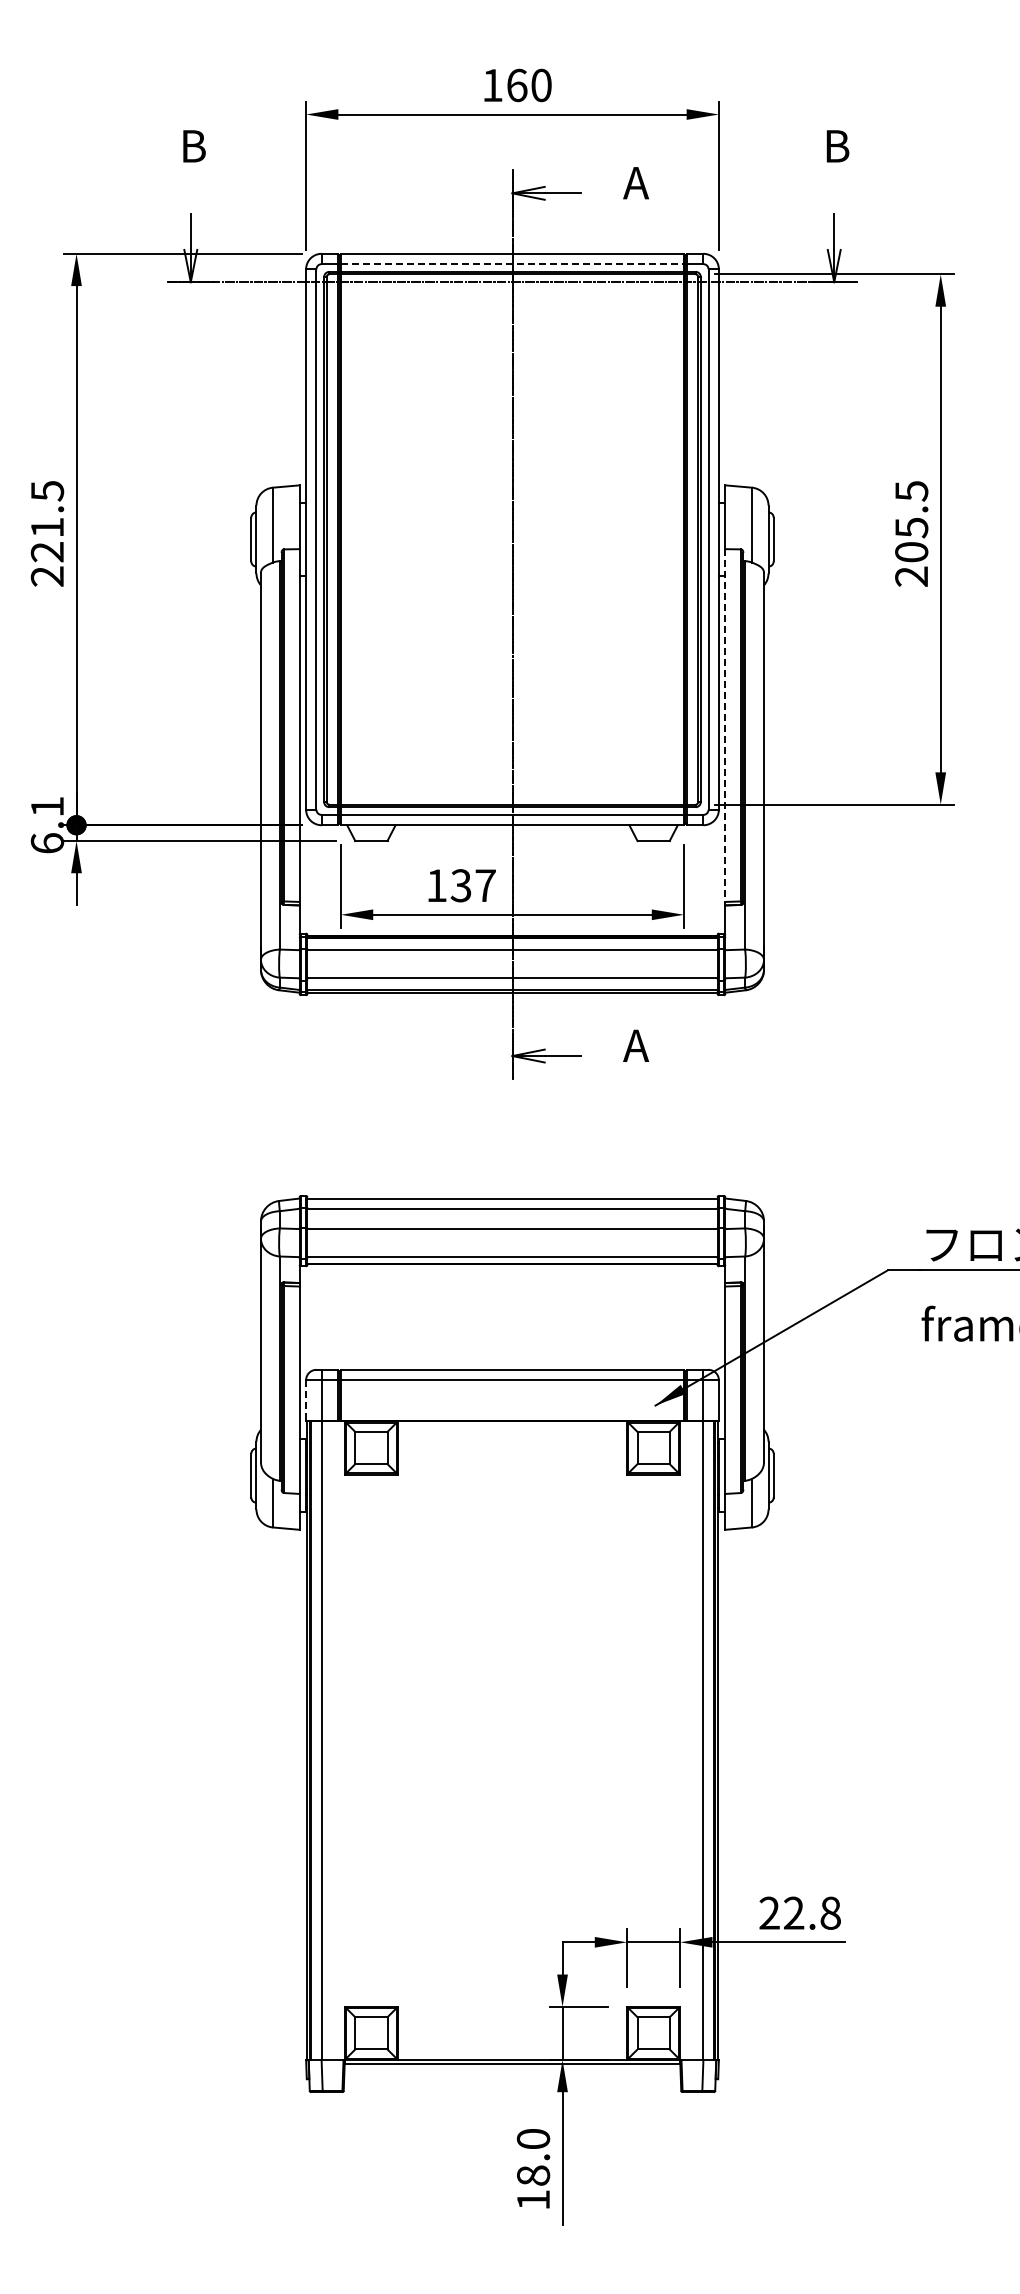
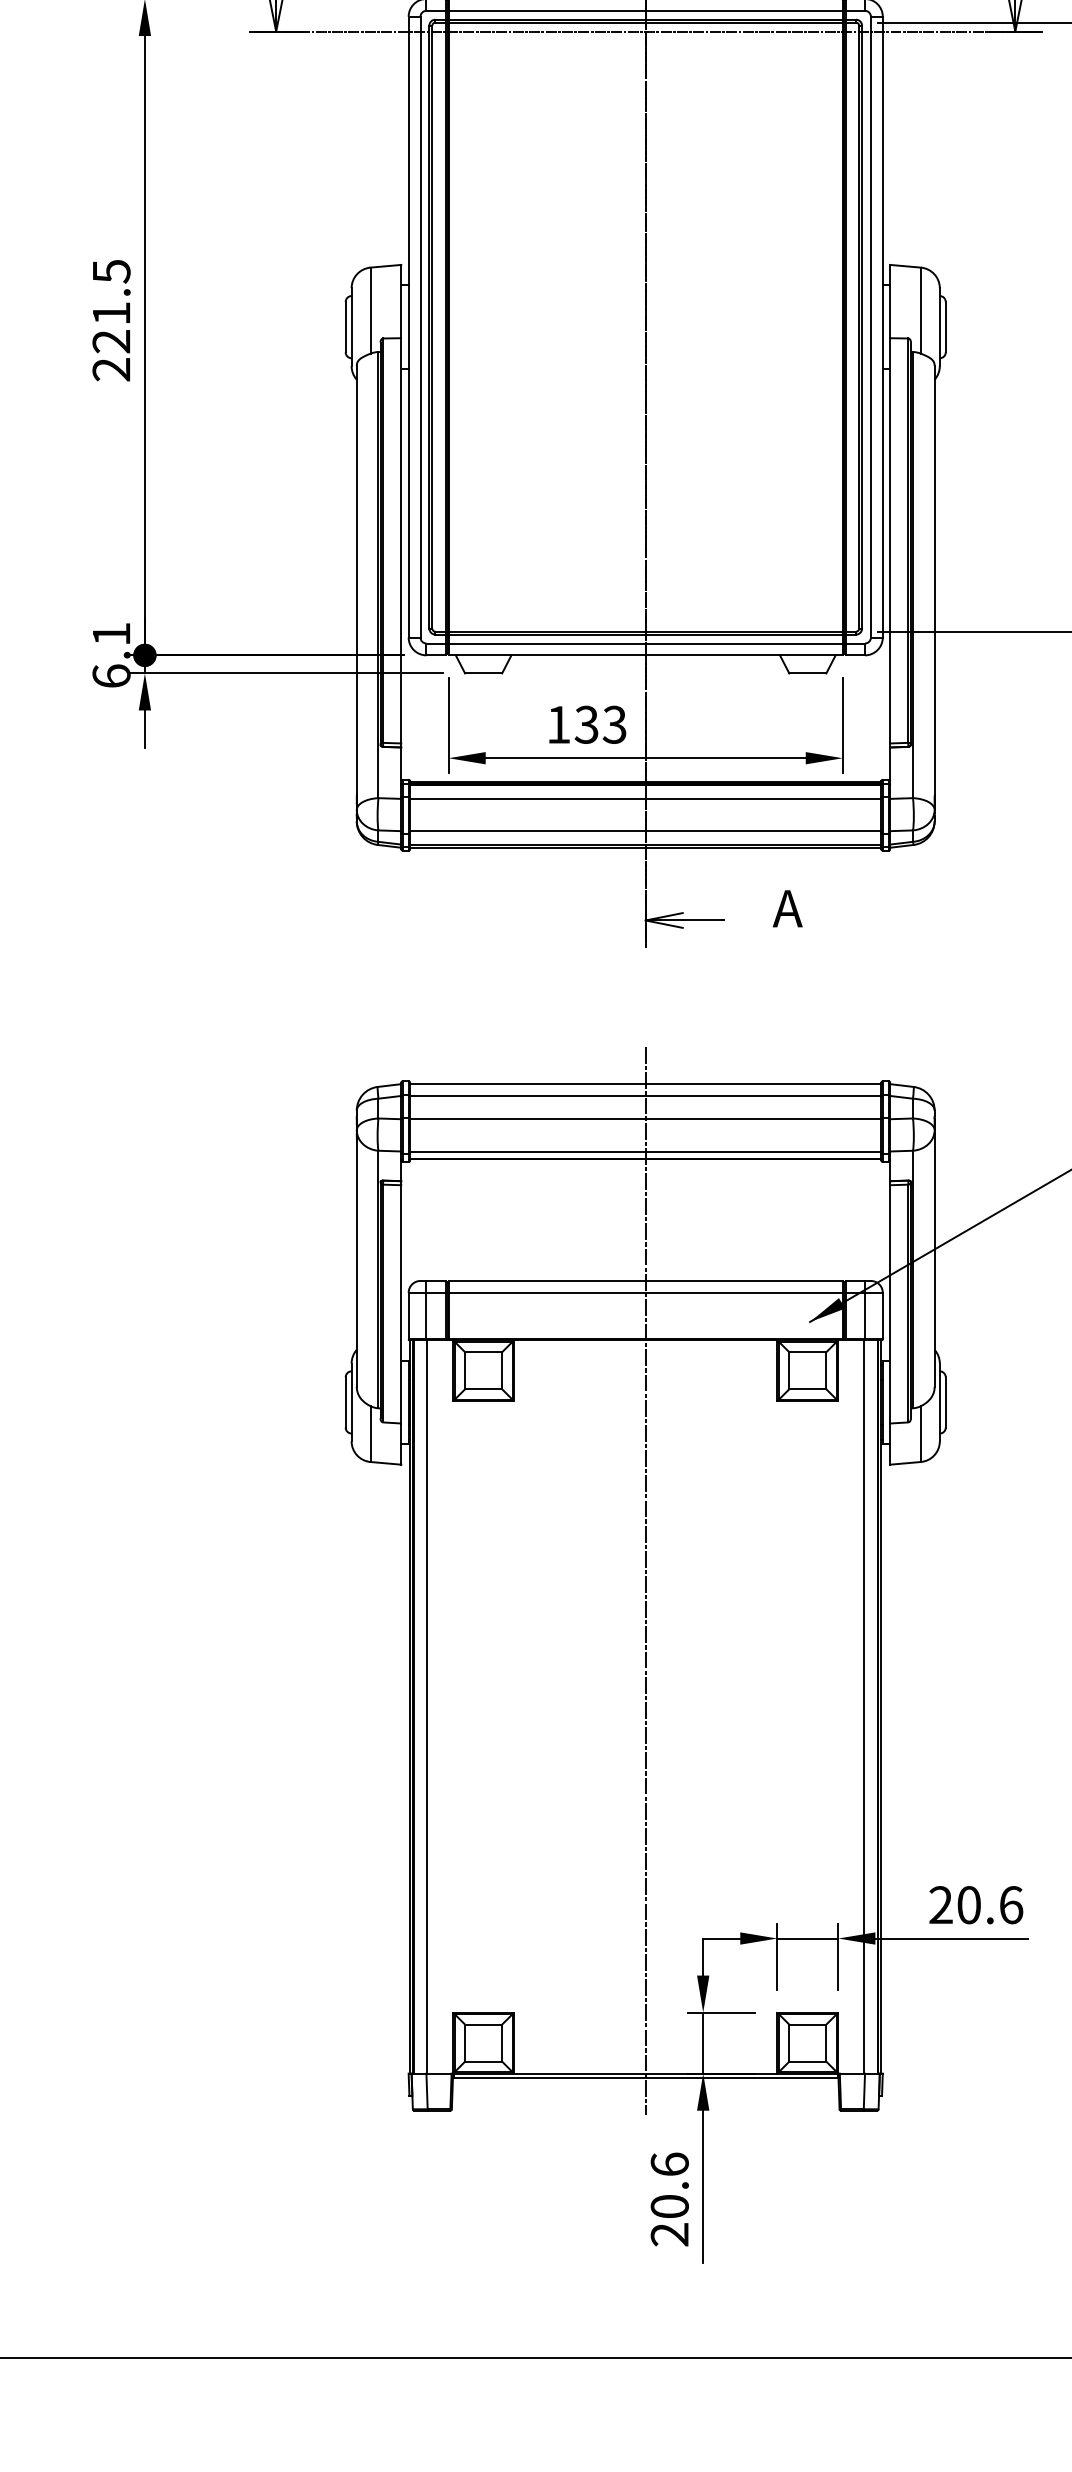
line: (512, 264) -> (645, 11), dashed -> solid
line: (725, 726) -> (890, 541), dashed -> solid
text: (485, 885) -> (614, 724), 137 -> 133
line: (306, 1400) -> (409, 1316), dashed -> solid
line: (512, 1631) -> (645, 1581), added
text: (812, 1912) -> (990, 1904), 22.8 -> 20.6
text: (533, 2169) -> (669, 2199), 18.0 -> 20.6

